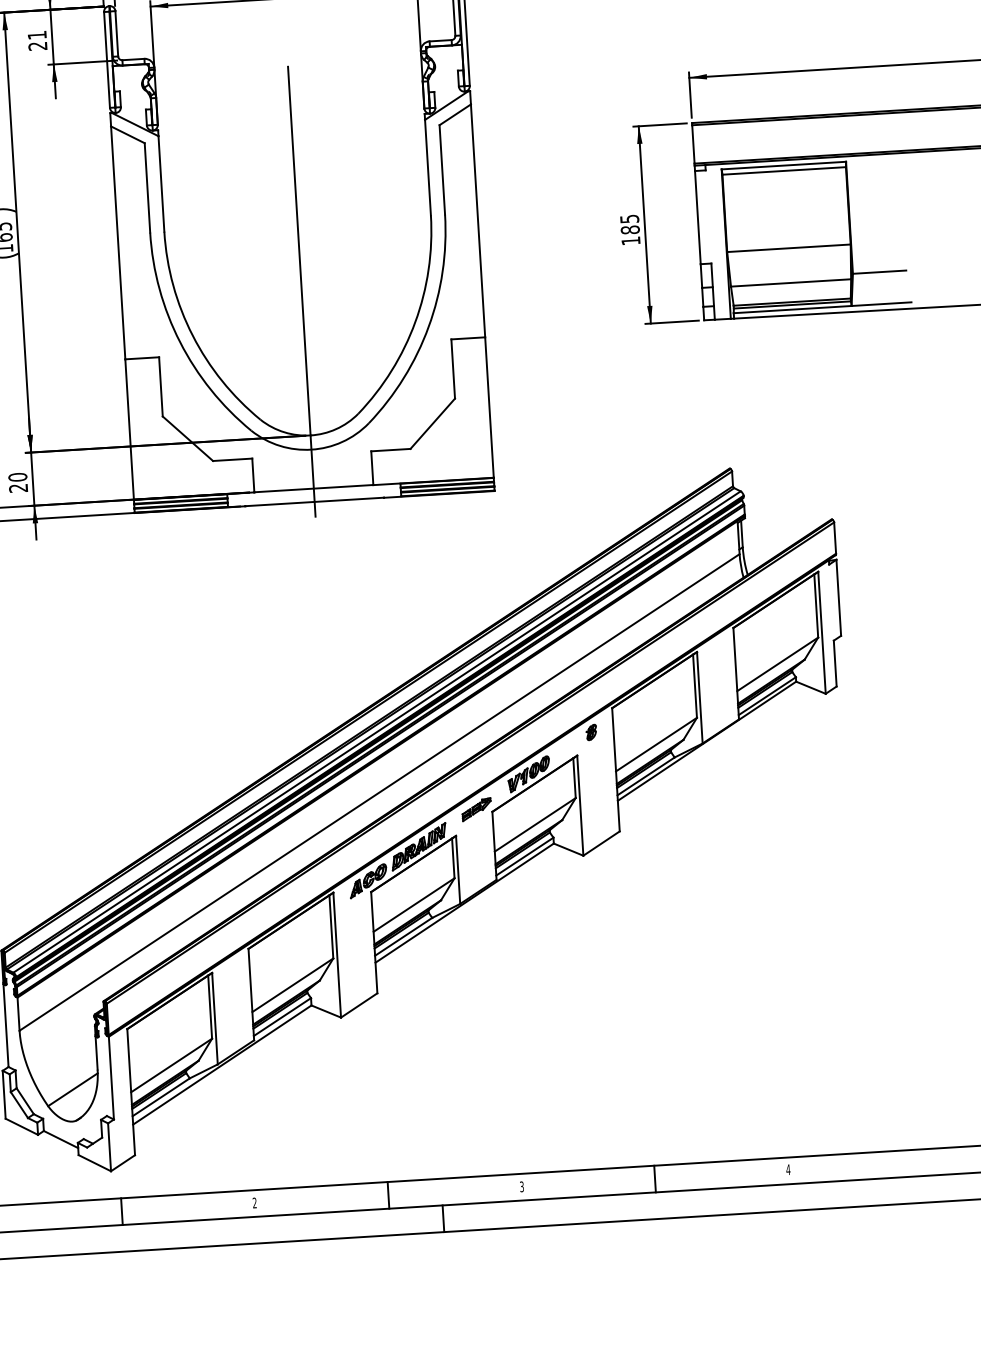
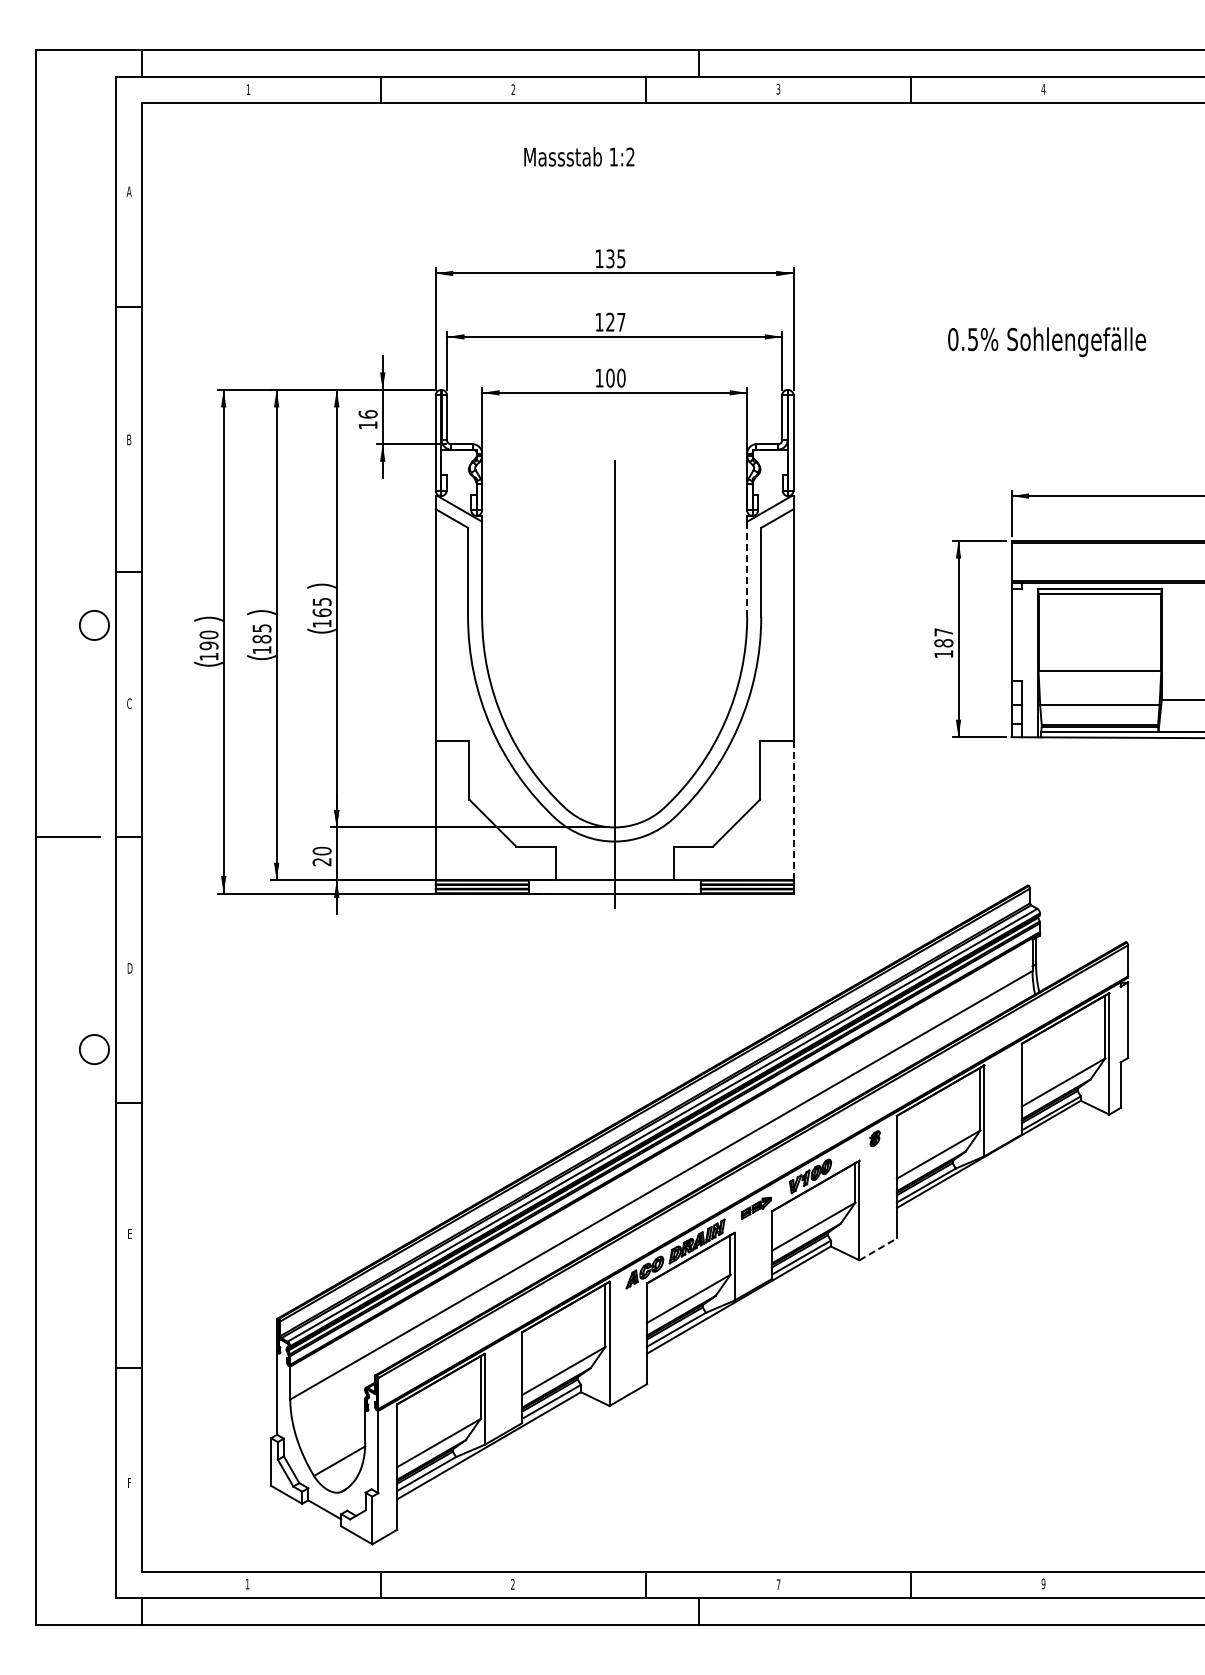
text: (36, 40) -> (367, 419), 21 -> 16
line: (428, 167) -> (747, 569), solid -> dashed
text: (629, 219) -> (943, 632), 185 -> 187
line: (489, 407) -> (793, 810), solid -> dashed
line: (601, 843) -> (878, 1249), solid -> dashed
text: (788, 1169) -> (1043, 1583), 4 -> 9
text: (521, 1186) -> (778, 1584), 3 -> 7

